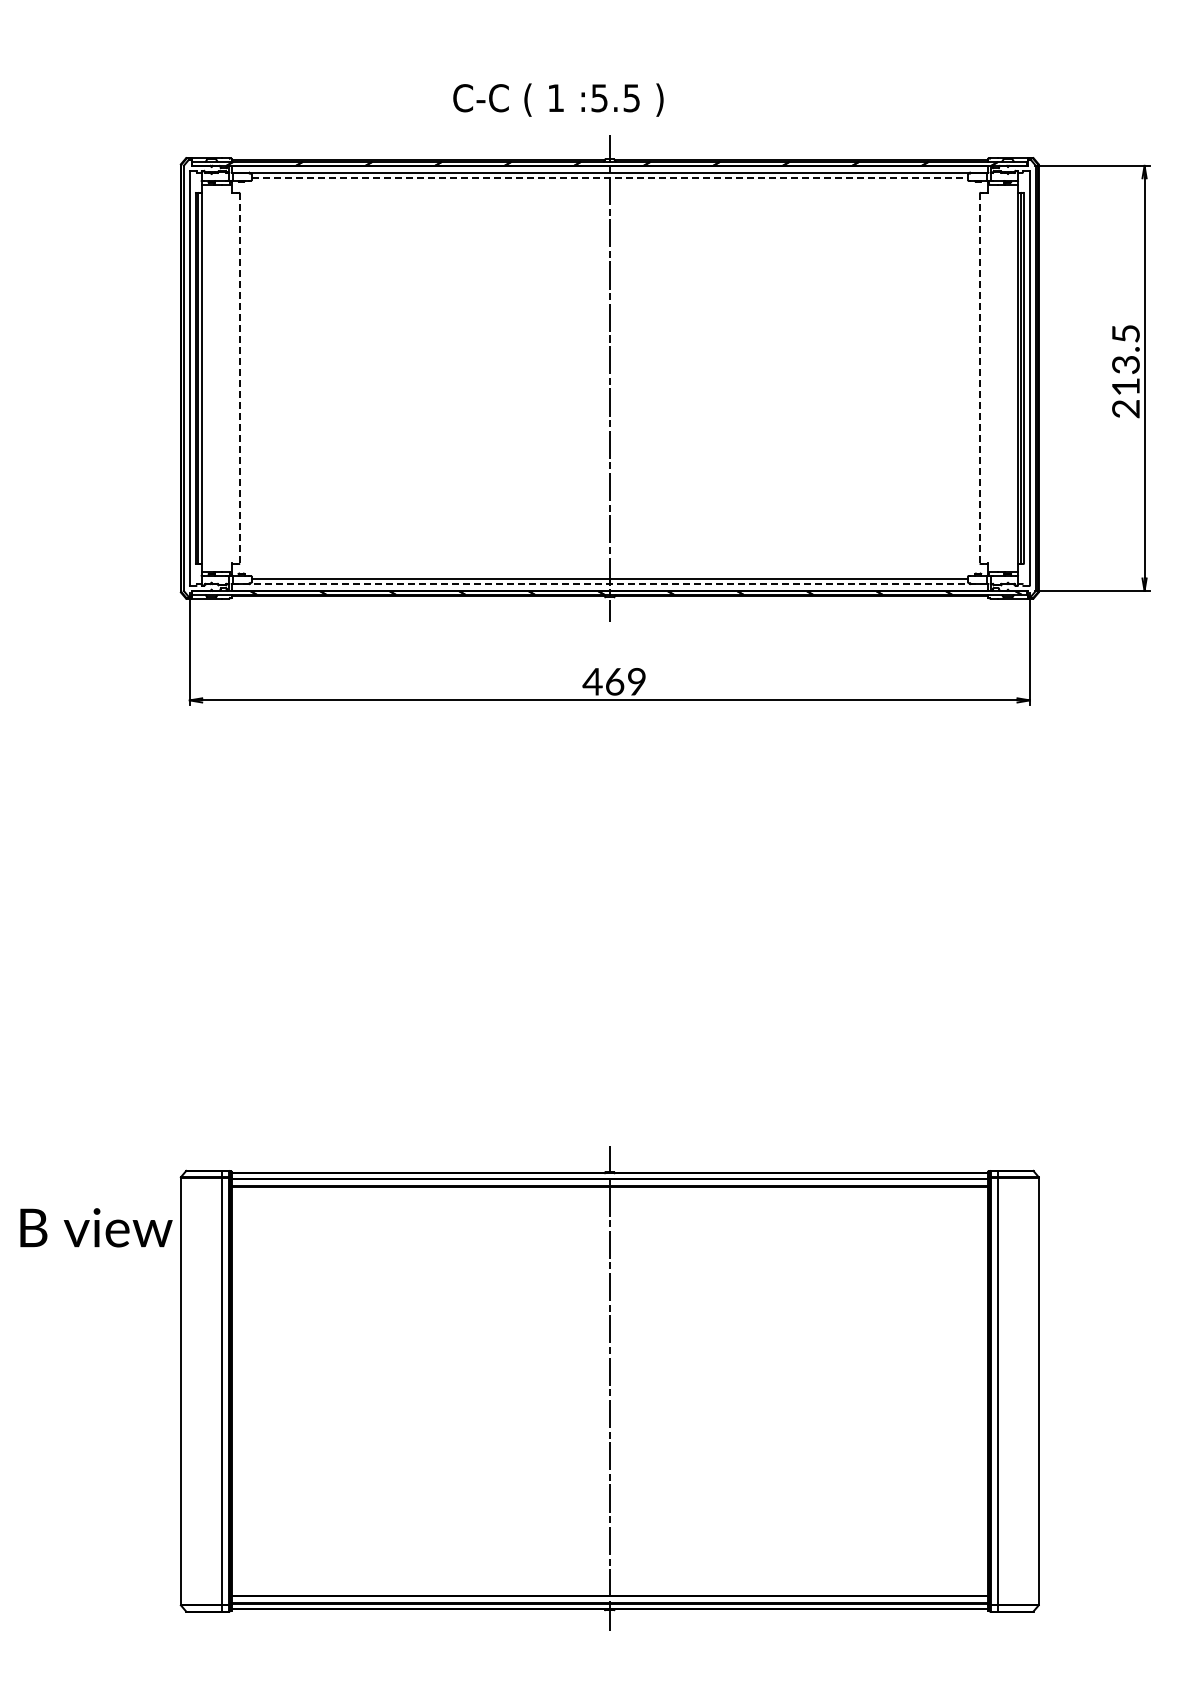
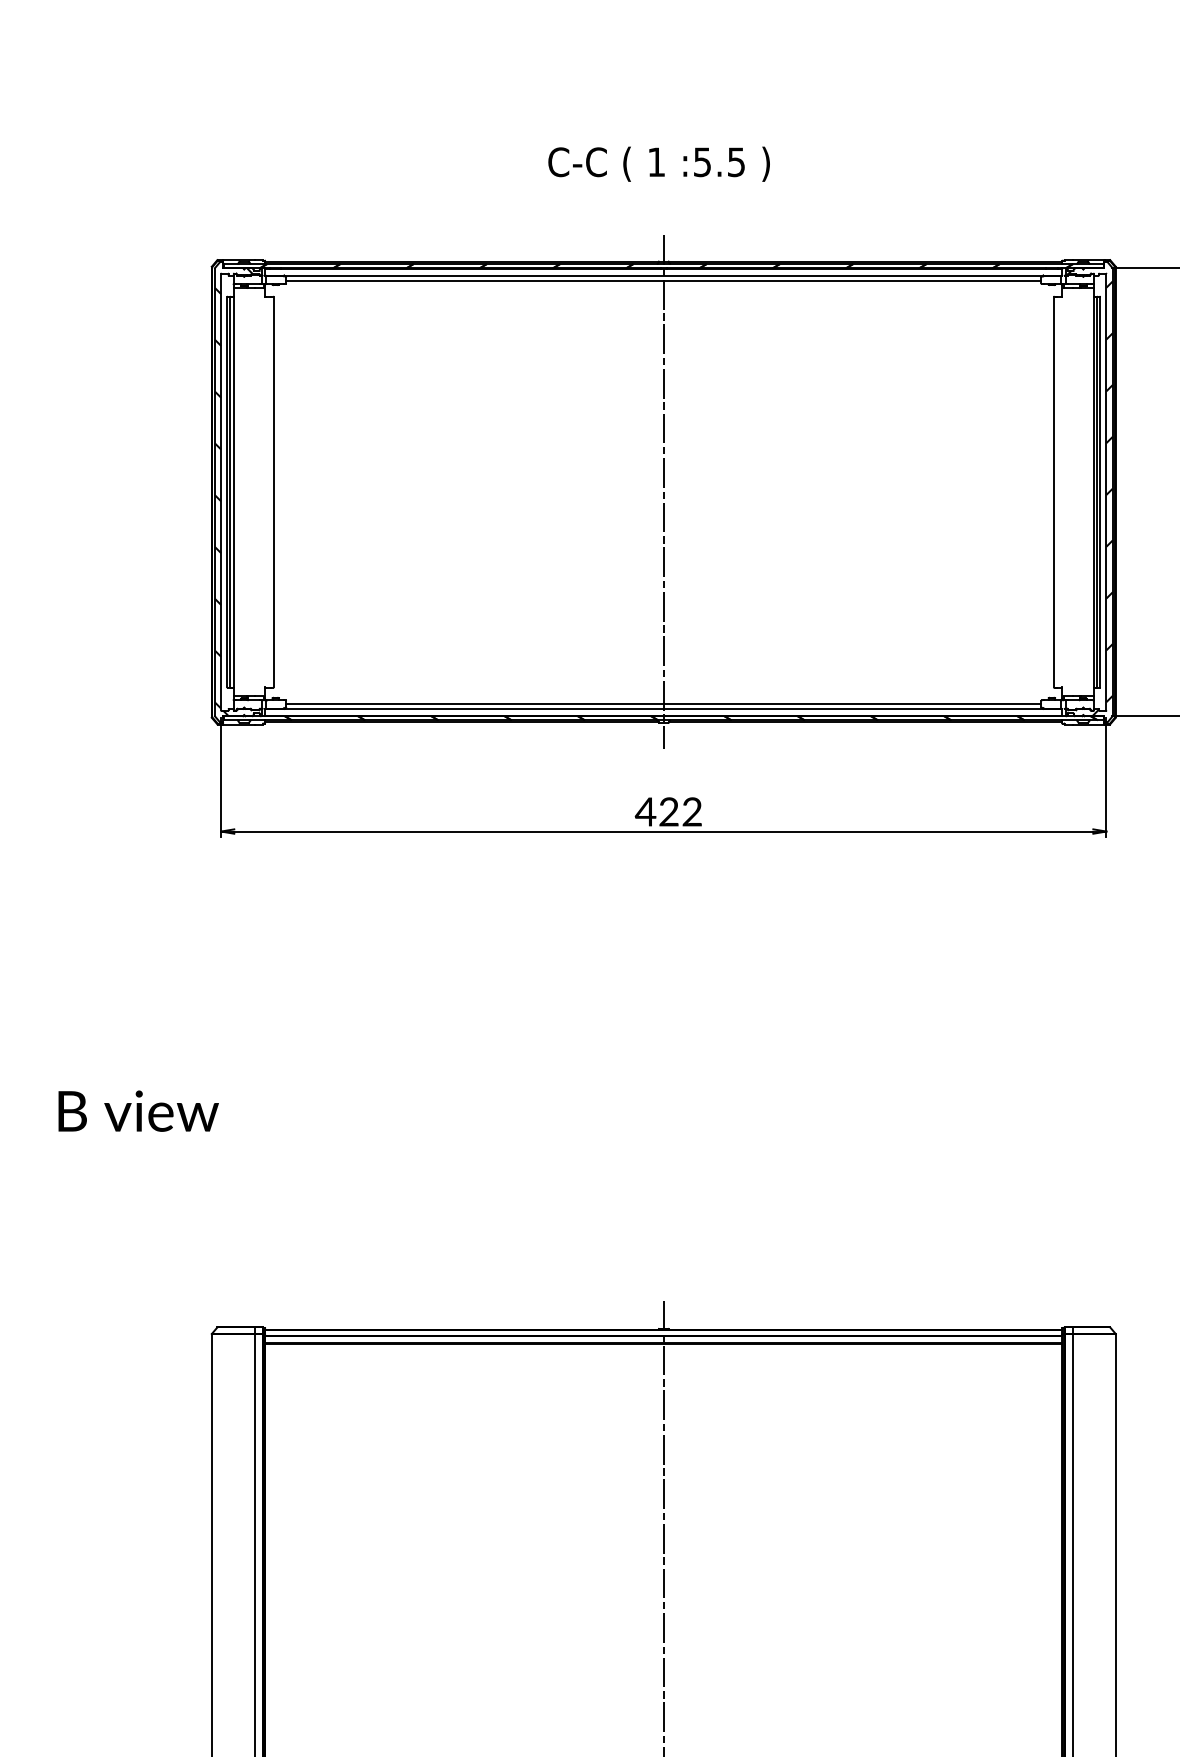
text: (558, 99) -> (659, 163), moved
line: (610, 177) -> (664, 280), dashed -> solid
hatch: (201, 377) -> (233, 491), added
line: (239, 377) -> (273, 491), dashed -> solid
line: (980, 378) -> (1054, 492), dashed -> solid
hatch: (1013, 379) -> (1089, 493), added
line: (609, 583) -> (663, 708), dashed -> solid
text: (625, 681) -> (680, 811), 469 -> 422
text: (96, 1227) -> (138, 1110), moved

